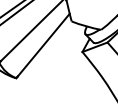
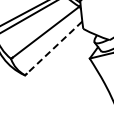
line: (43, 45) -> (54, 48), solid -> dashed

